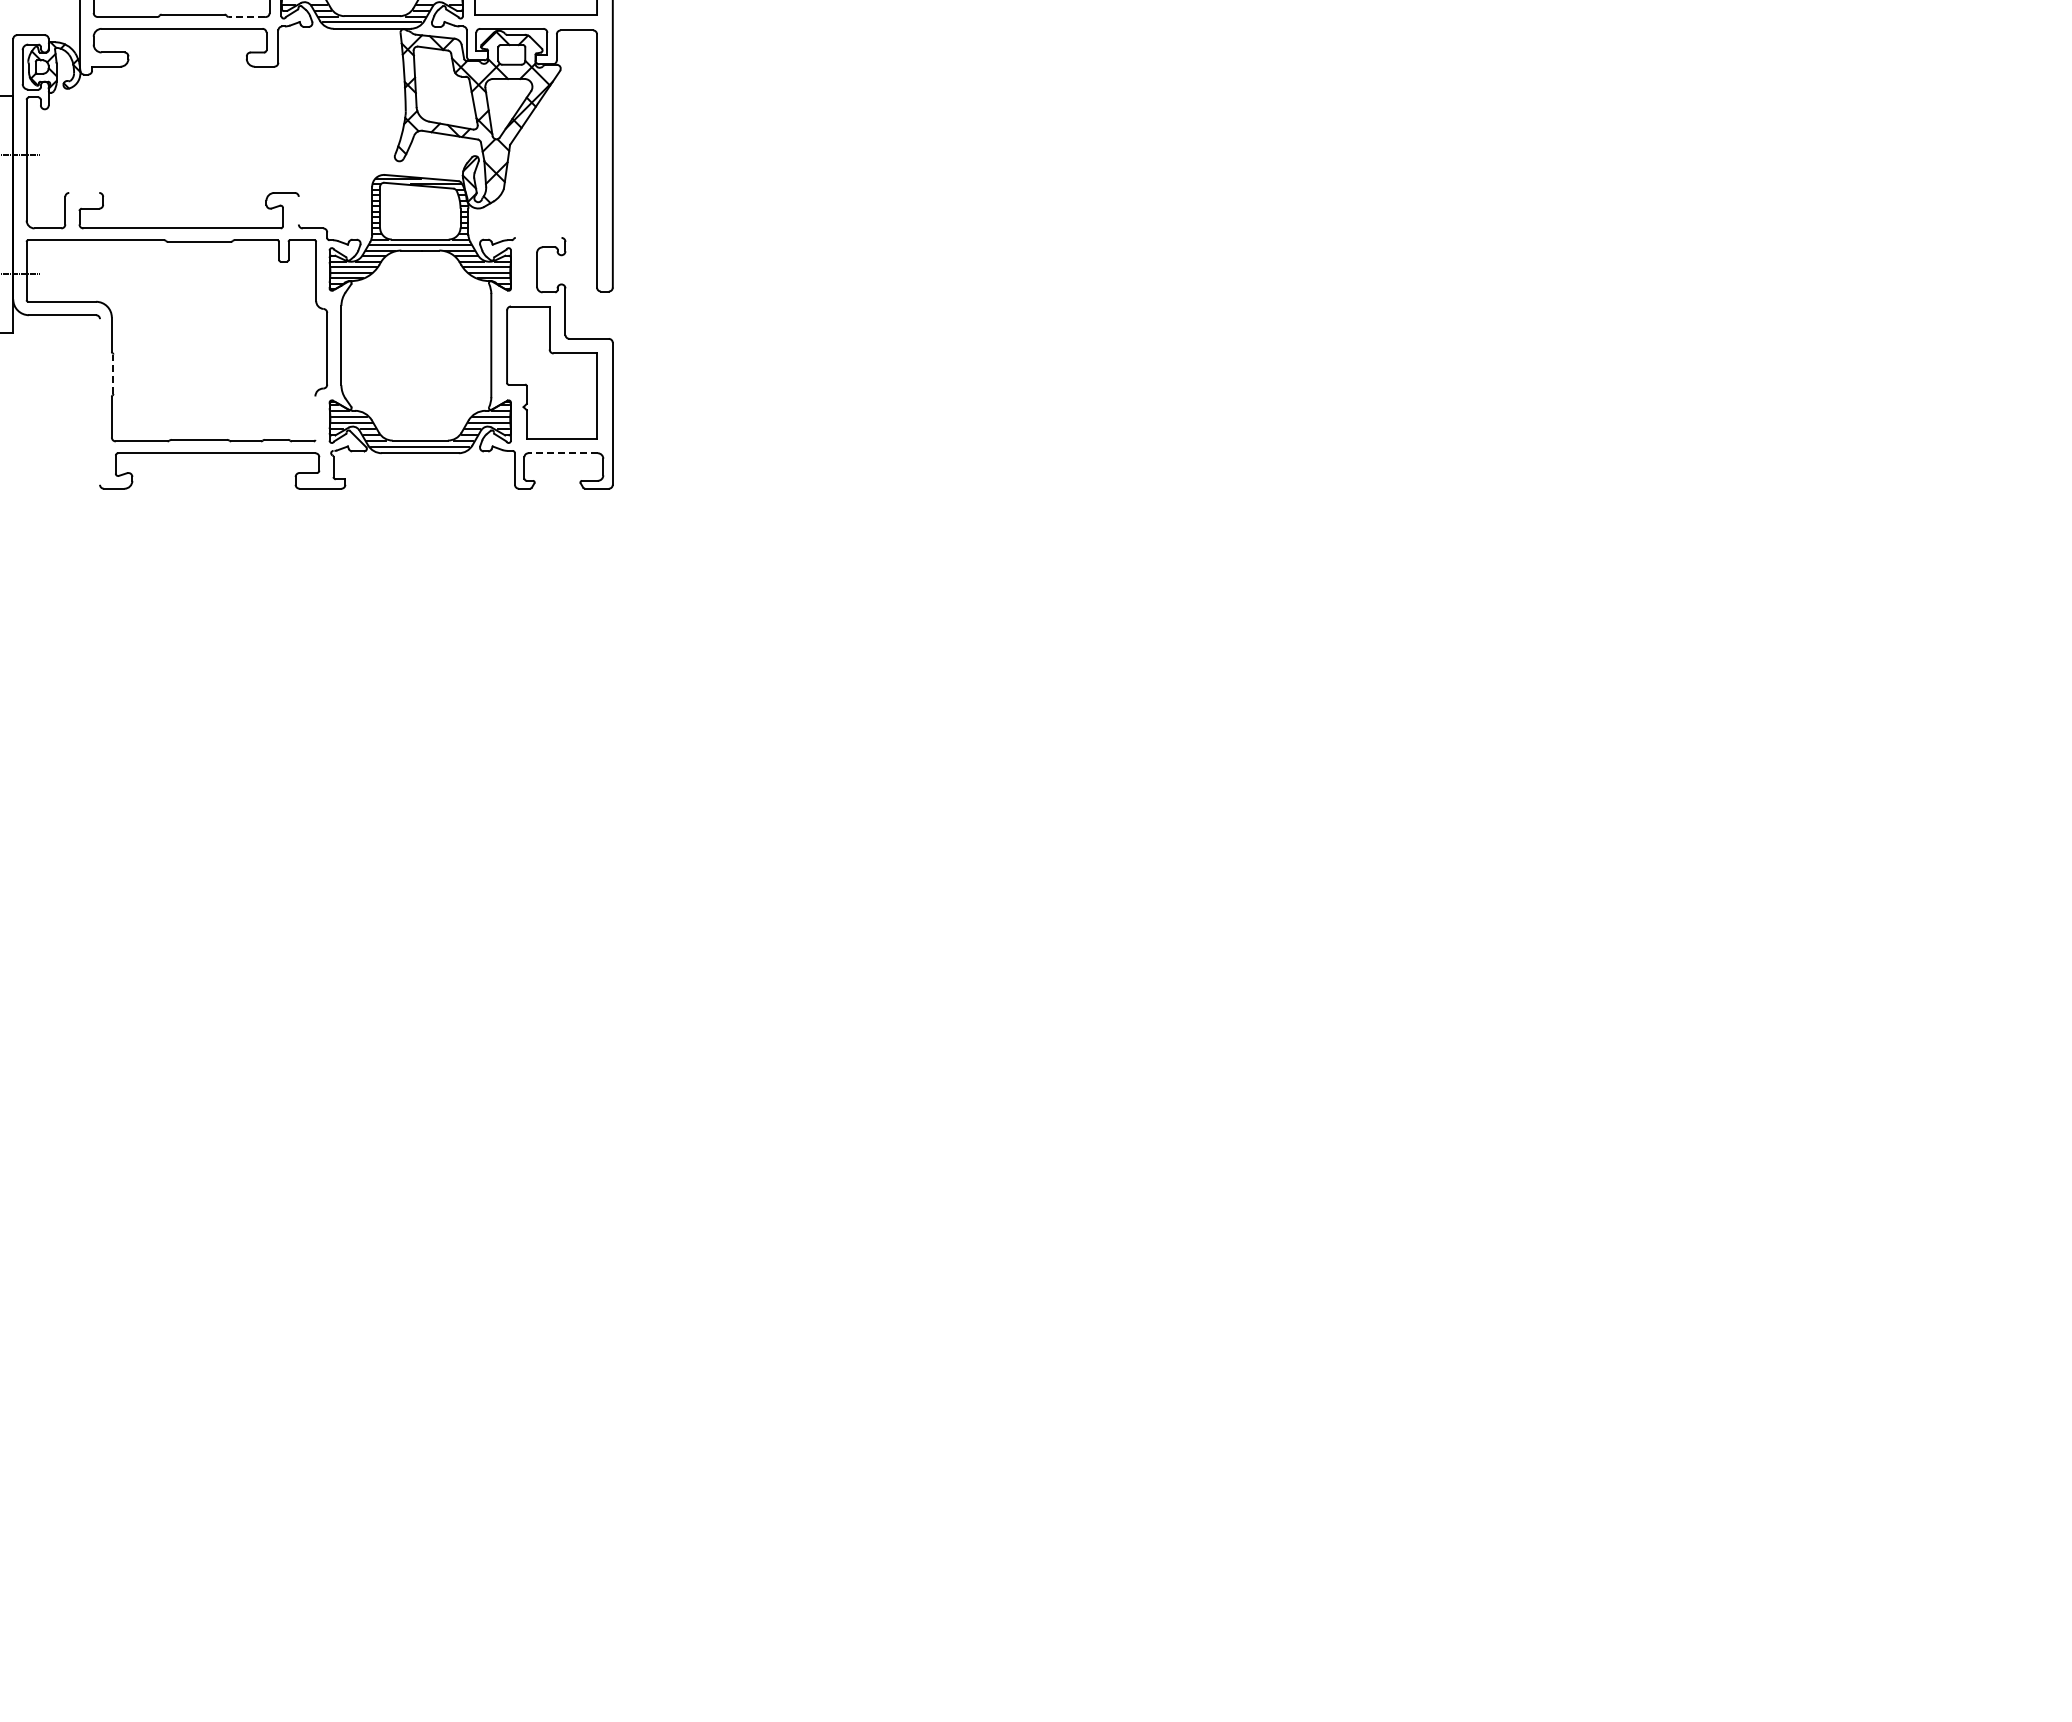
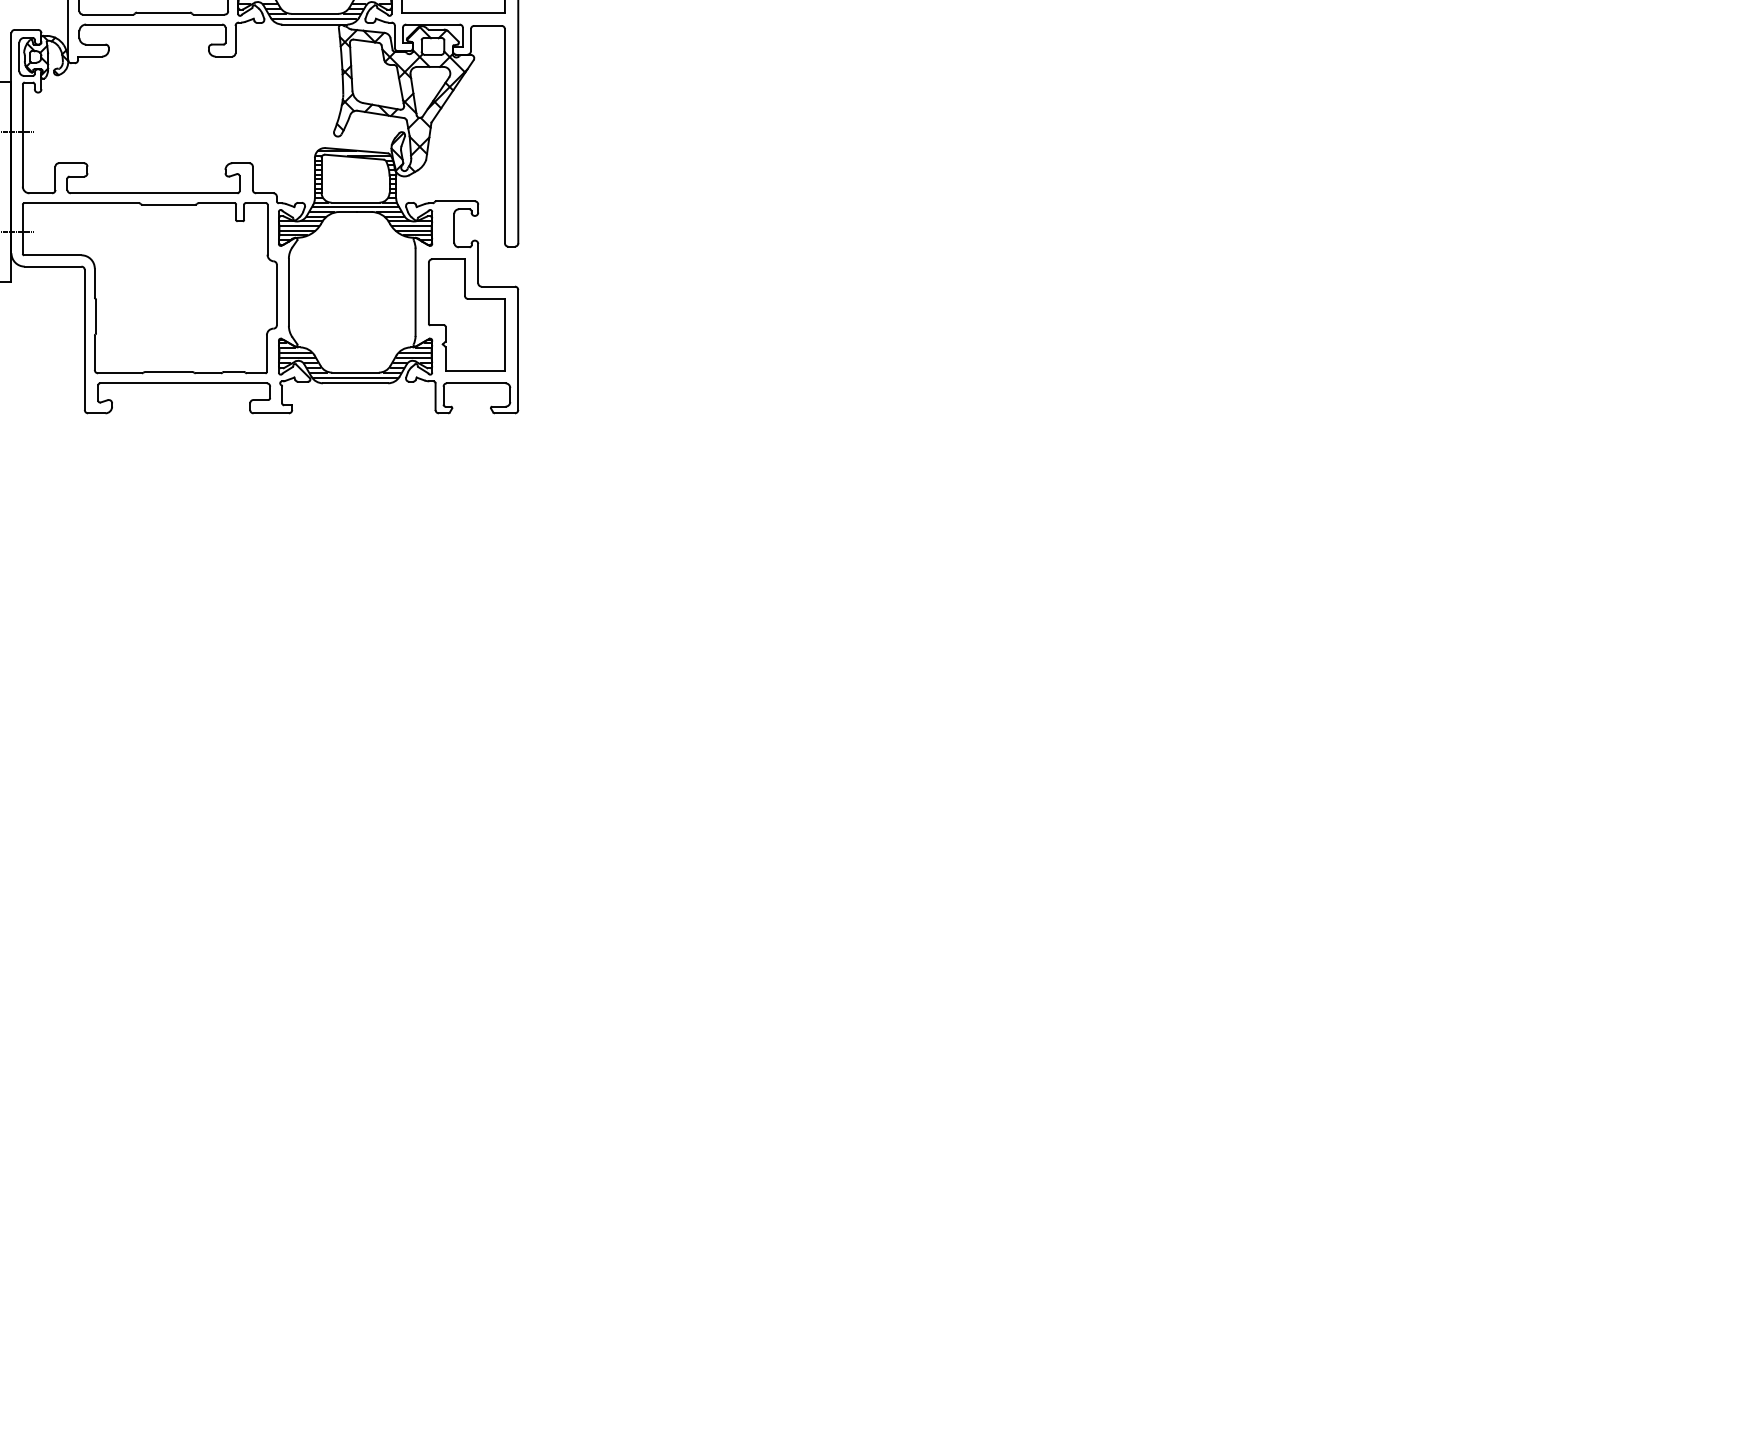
line: (246, 17) -> (208, 14), dashed -> solid
line: (84, 192) -> (71, 162), added
line: (298, 210) -> (252, 178), added
line: (538, 237) -> (455, 200), added
line: (113, 374) -> (96, 316), dashed -> solid
line: (100, 401) -> (85, 339), added
line: (315, 417) -> (266, 353), added
line: (563, 453) -> (476, 383), dashed -> solid

